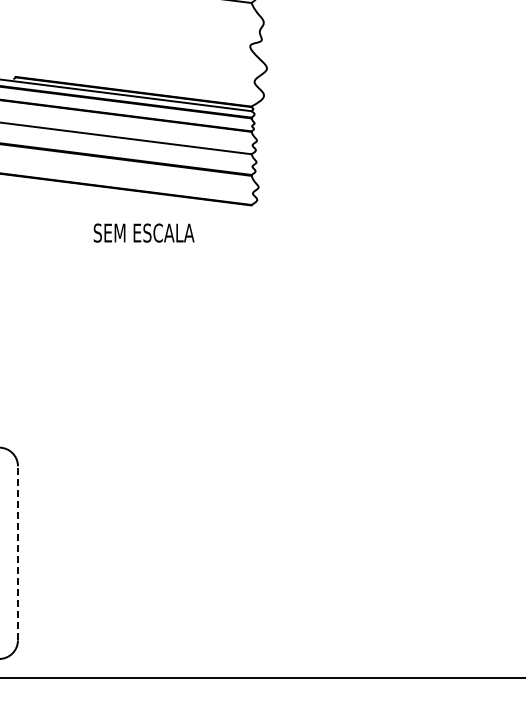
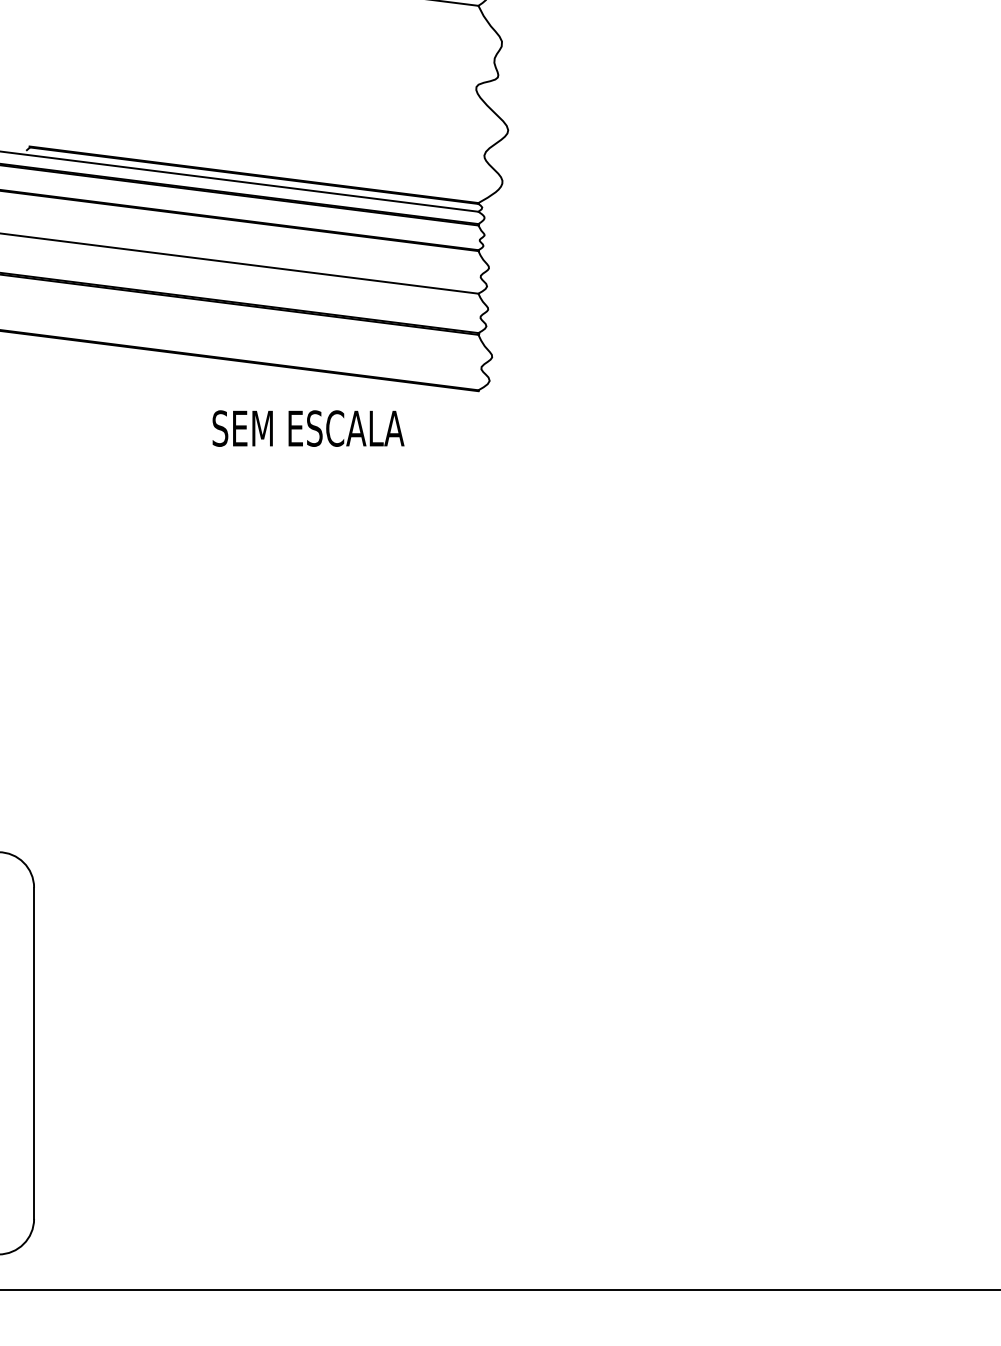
text: (143, 232) -> (307, 427), moved
line: (17, 552) -> (33, 1051), dashed -> solid

